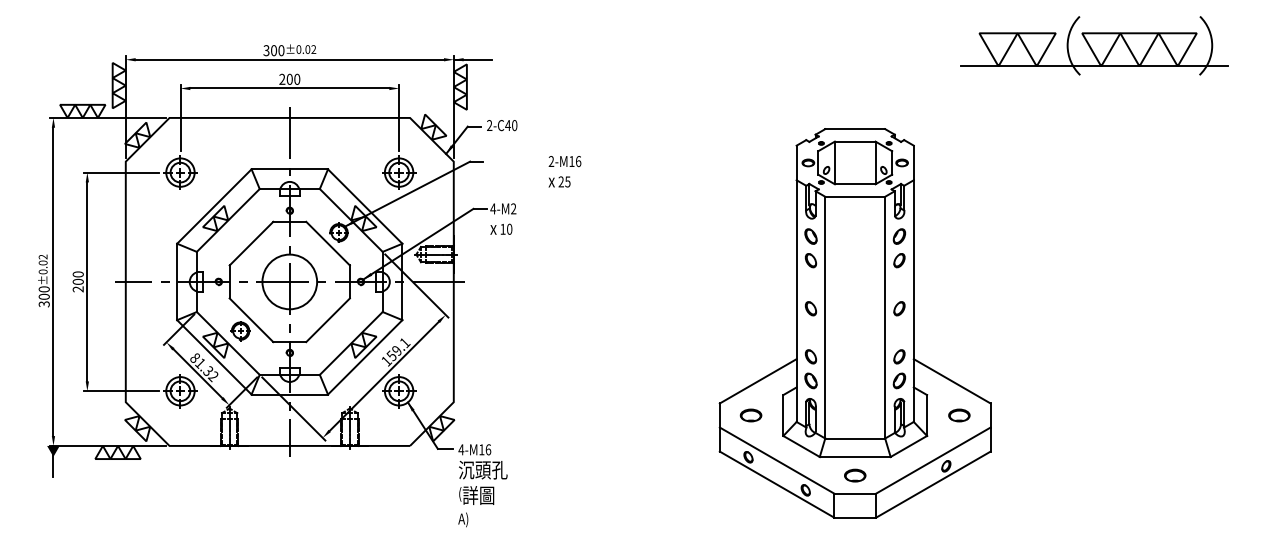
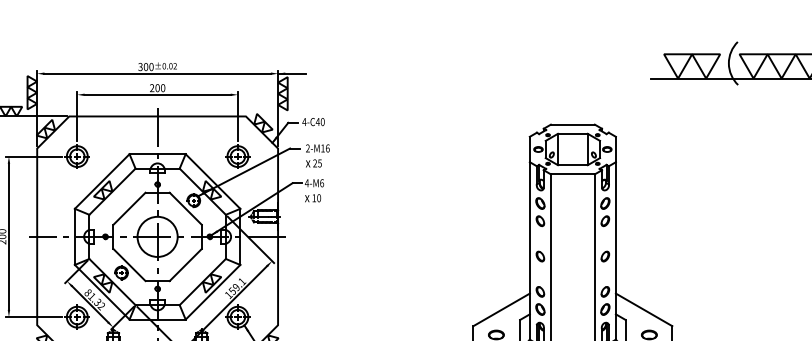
text: (489, 125) -> (304, 122), 2-C40 -> 4-C40
text: (564, 171) -> (317, 155), moved
text: (513, 208) -> (321, 182), 4-M2 -> 4-M6

